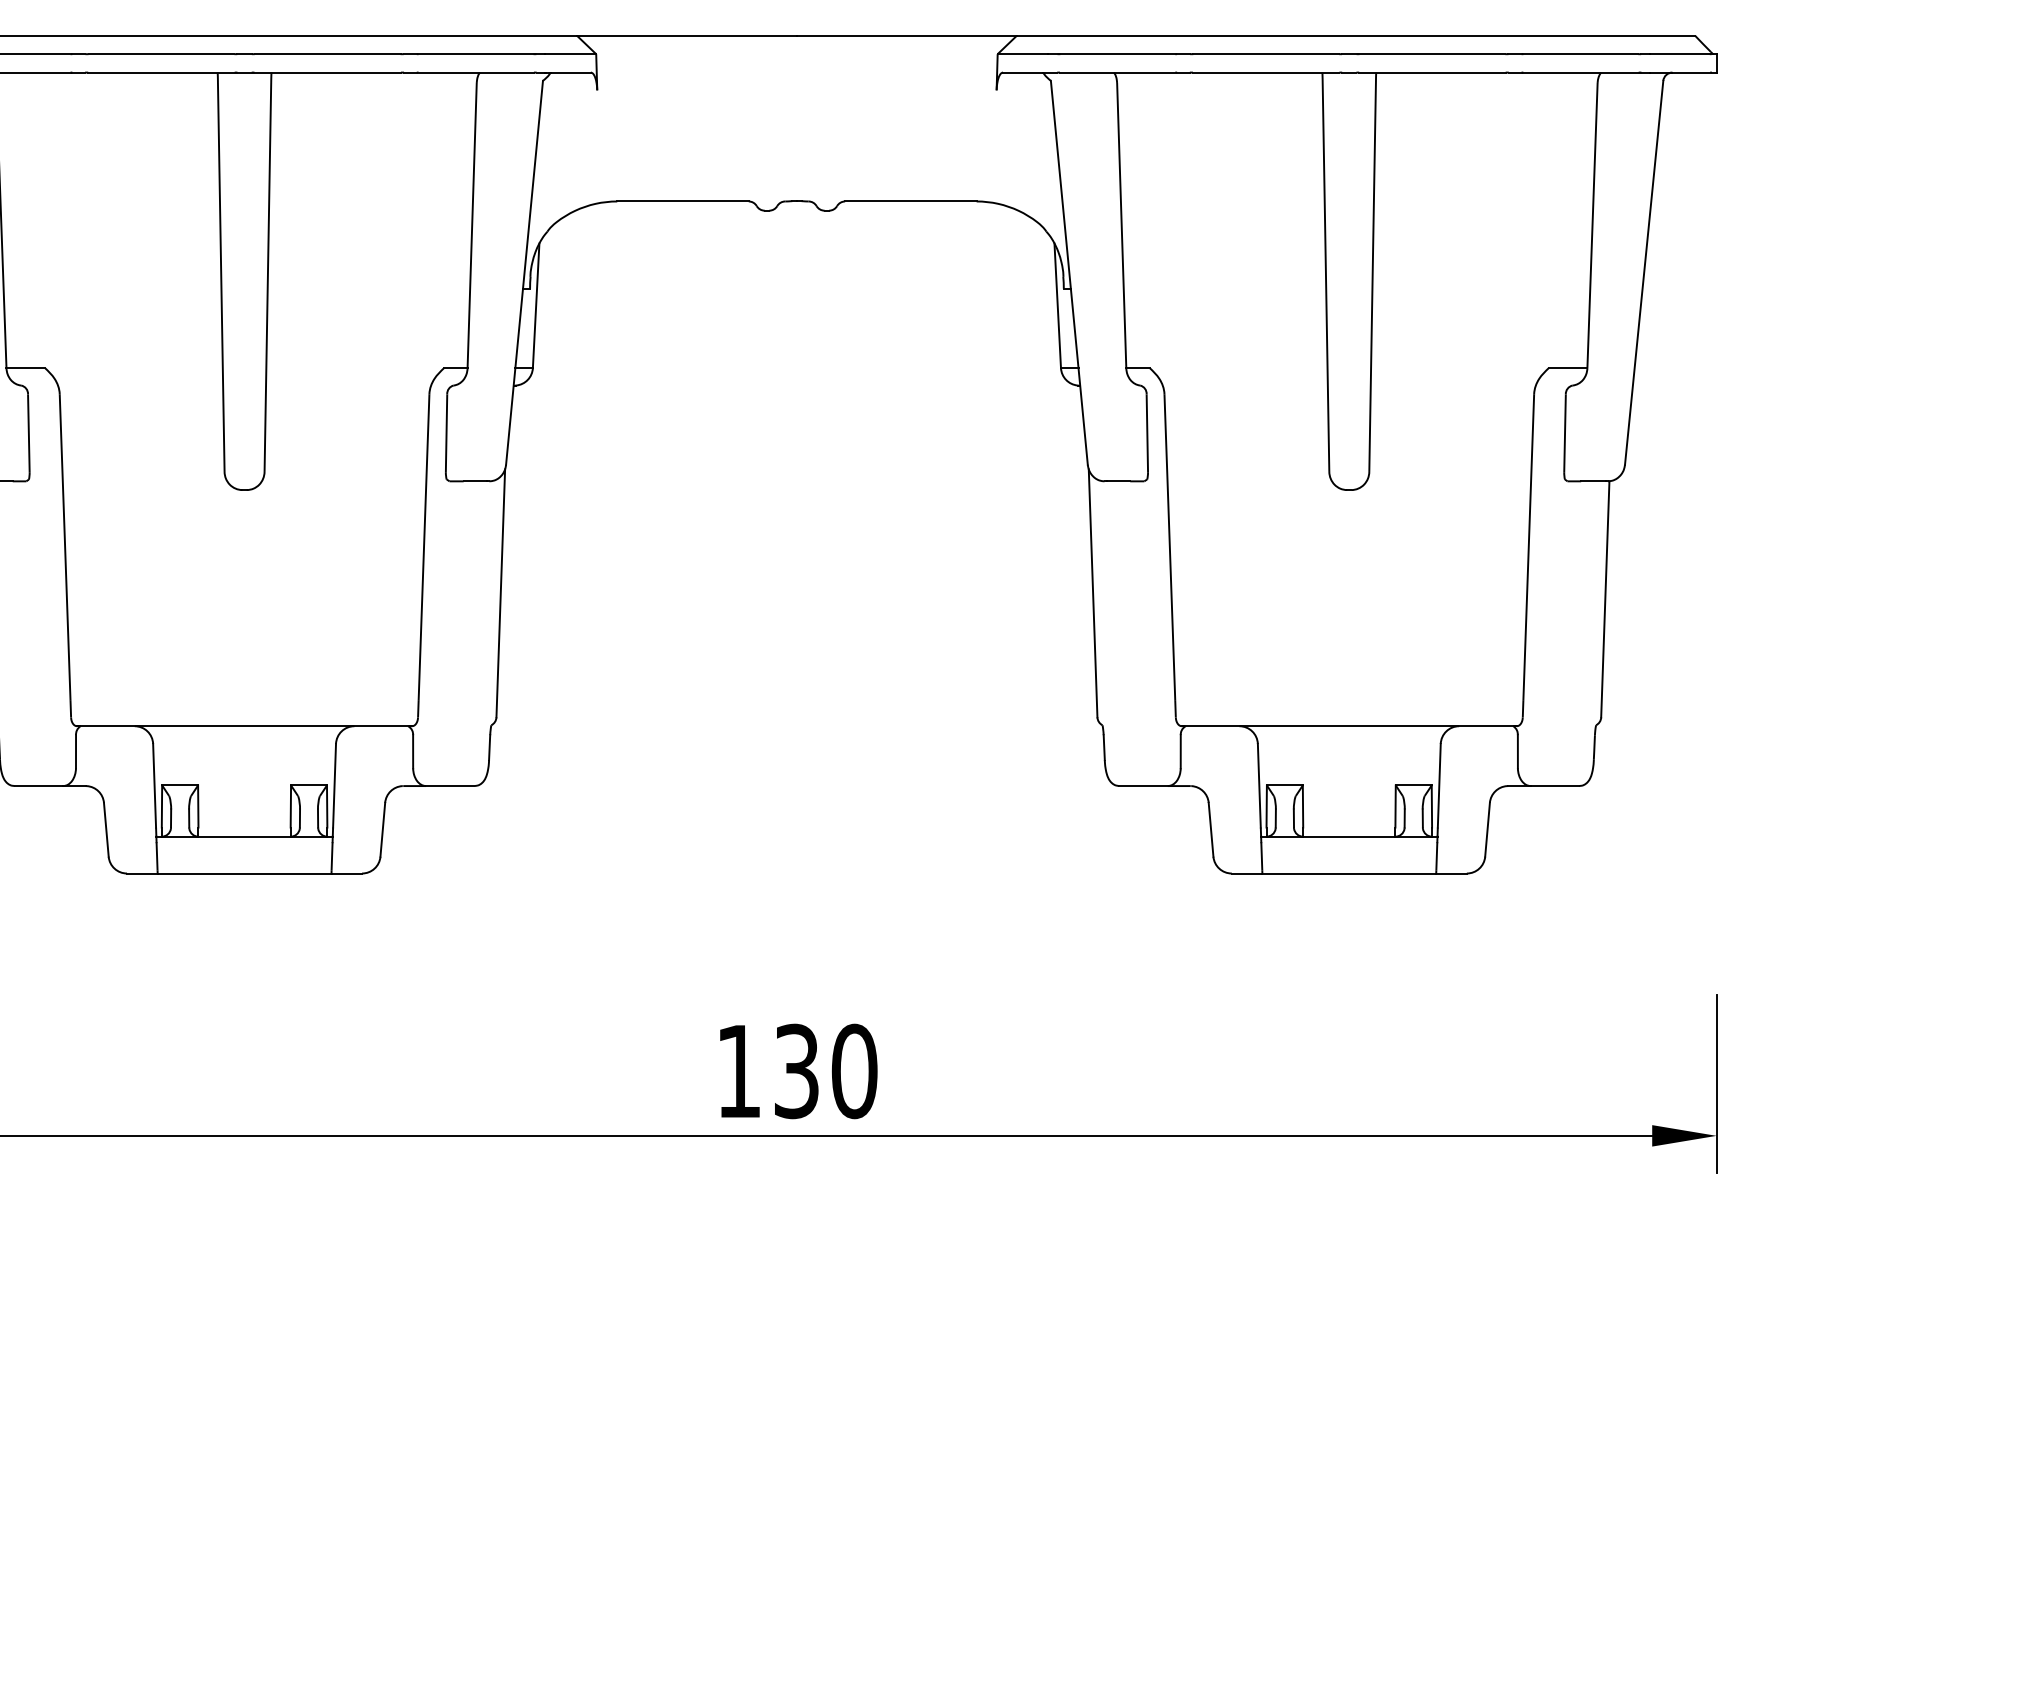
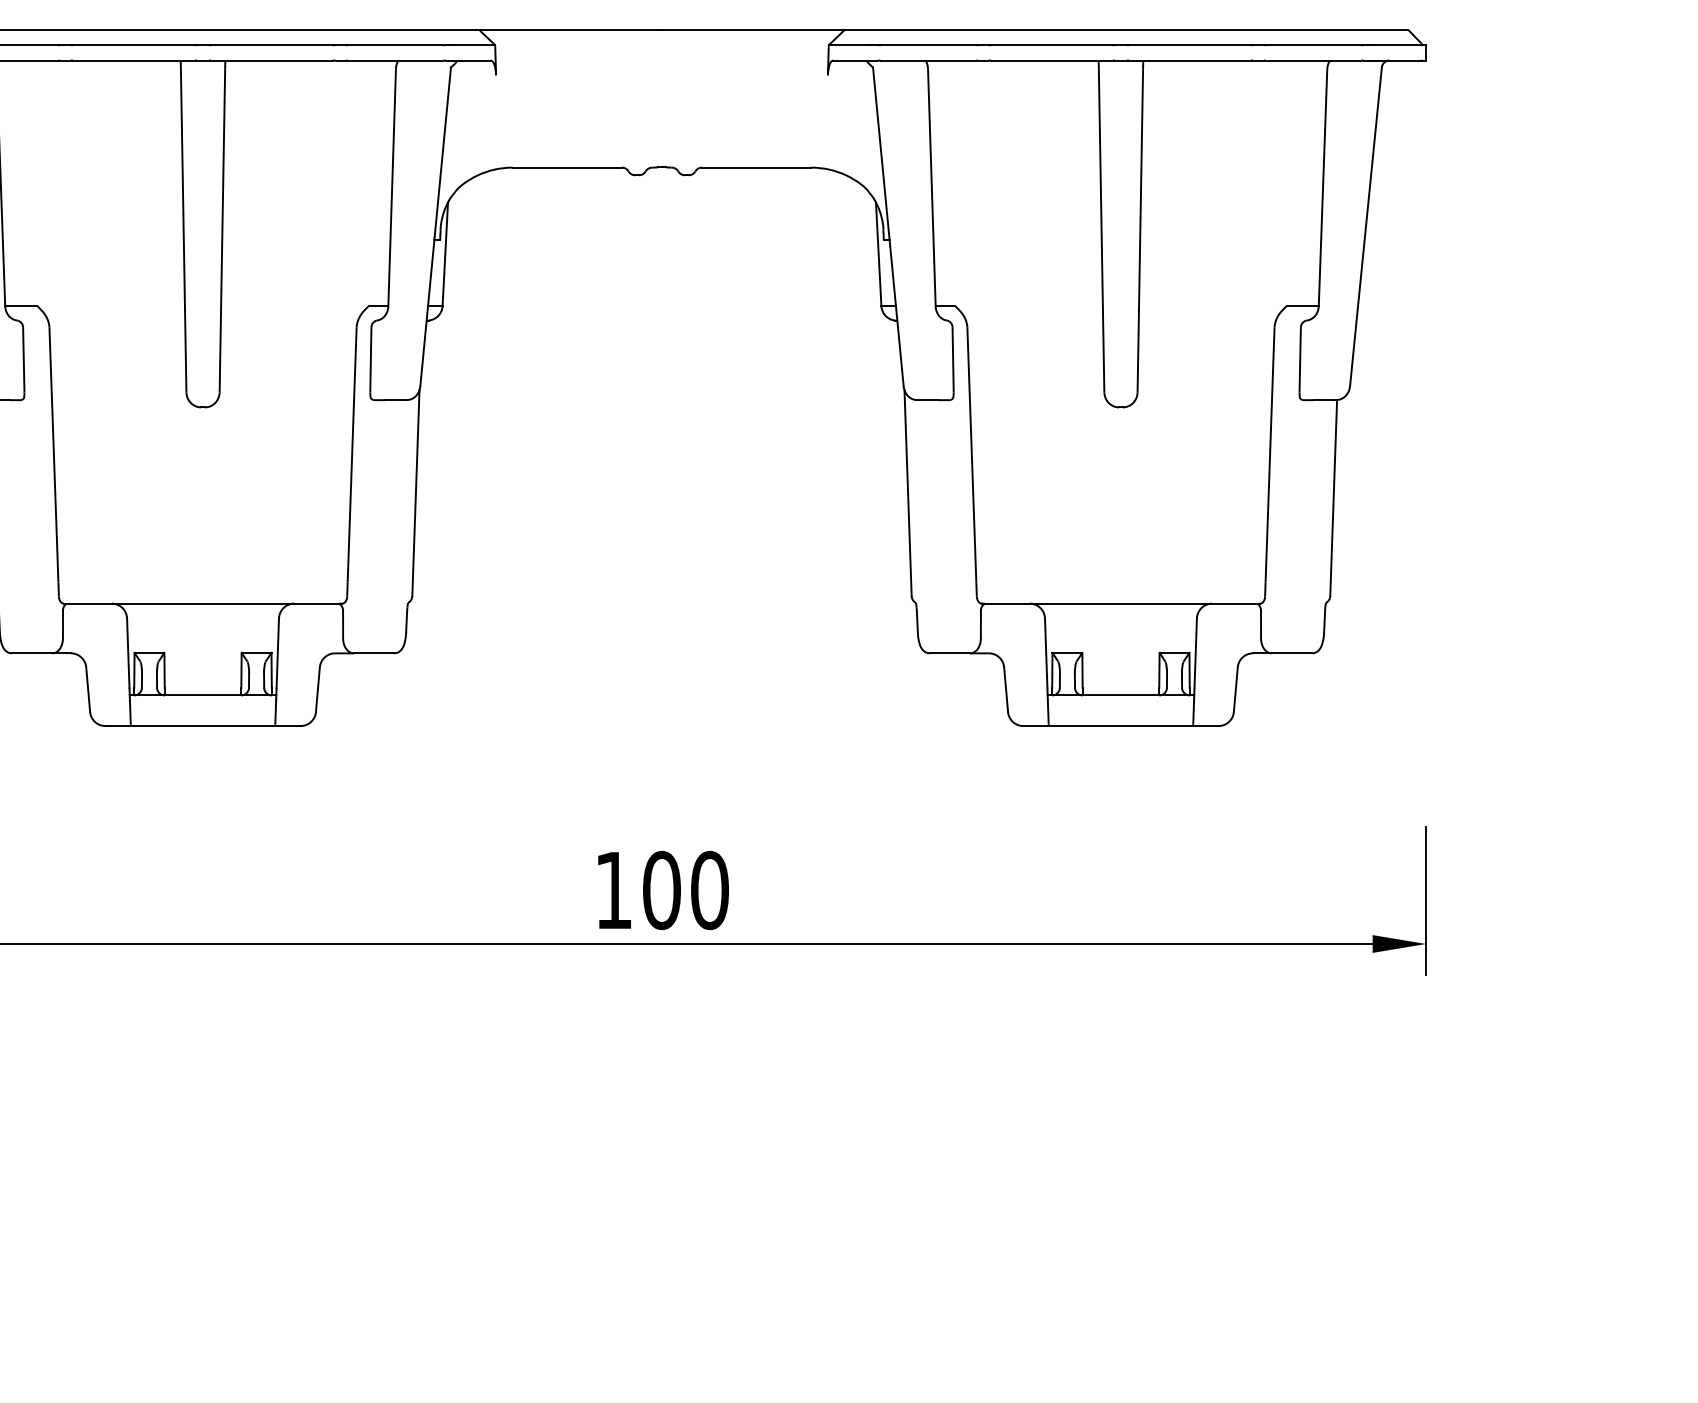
text: (796, 1071) -> (661, 890), 130 -> 100

